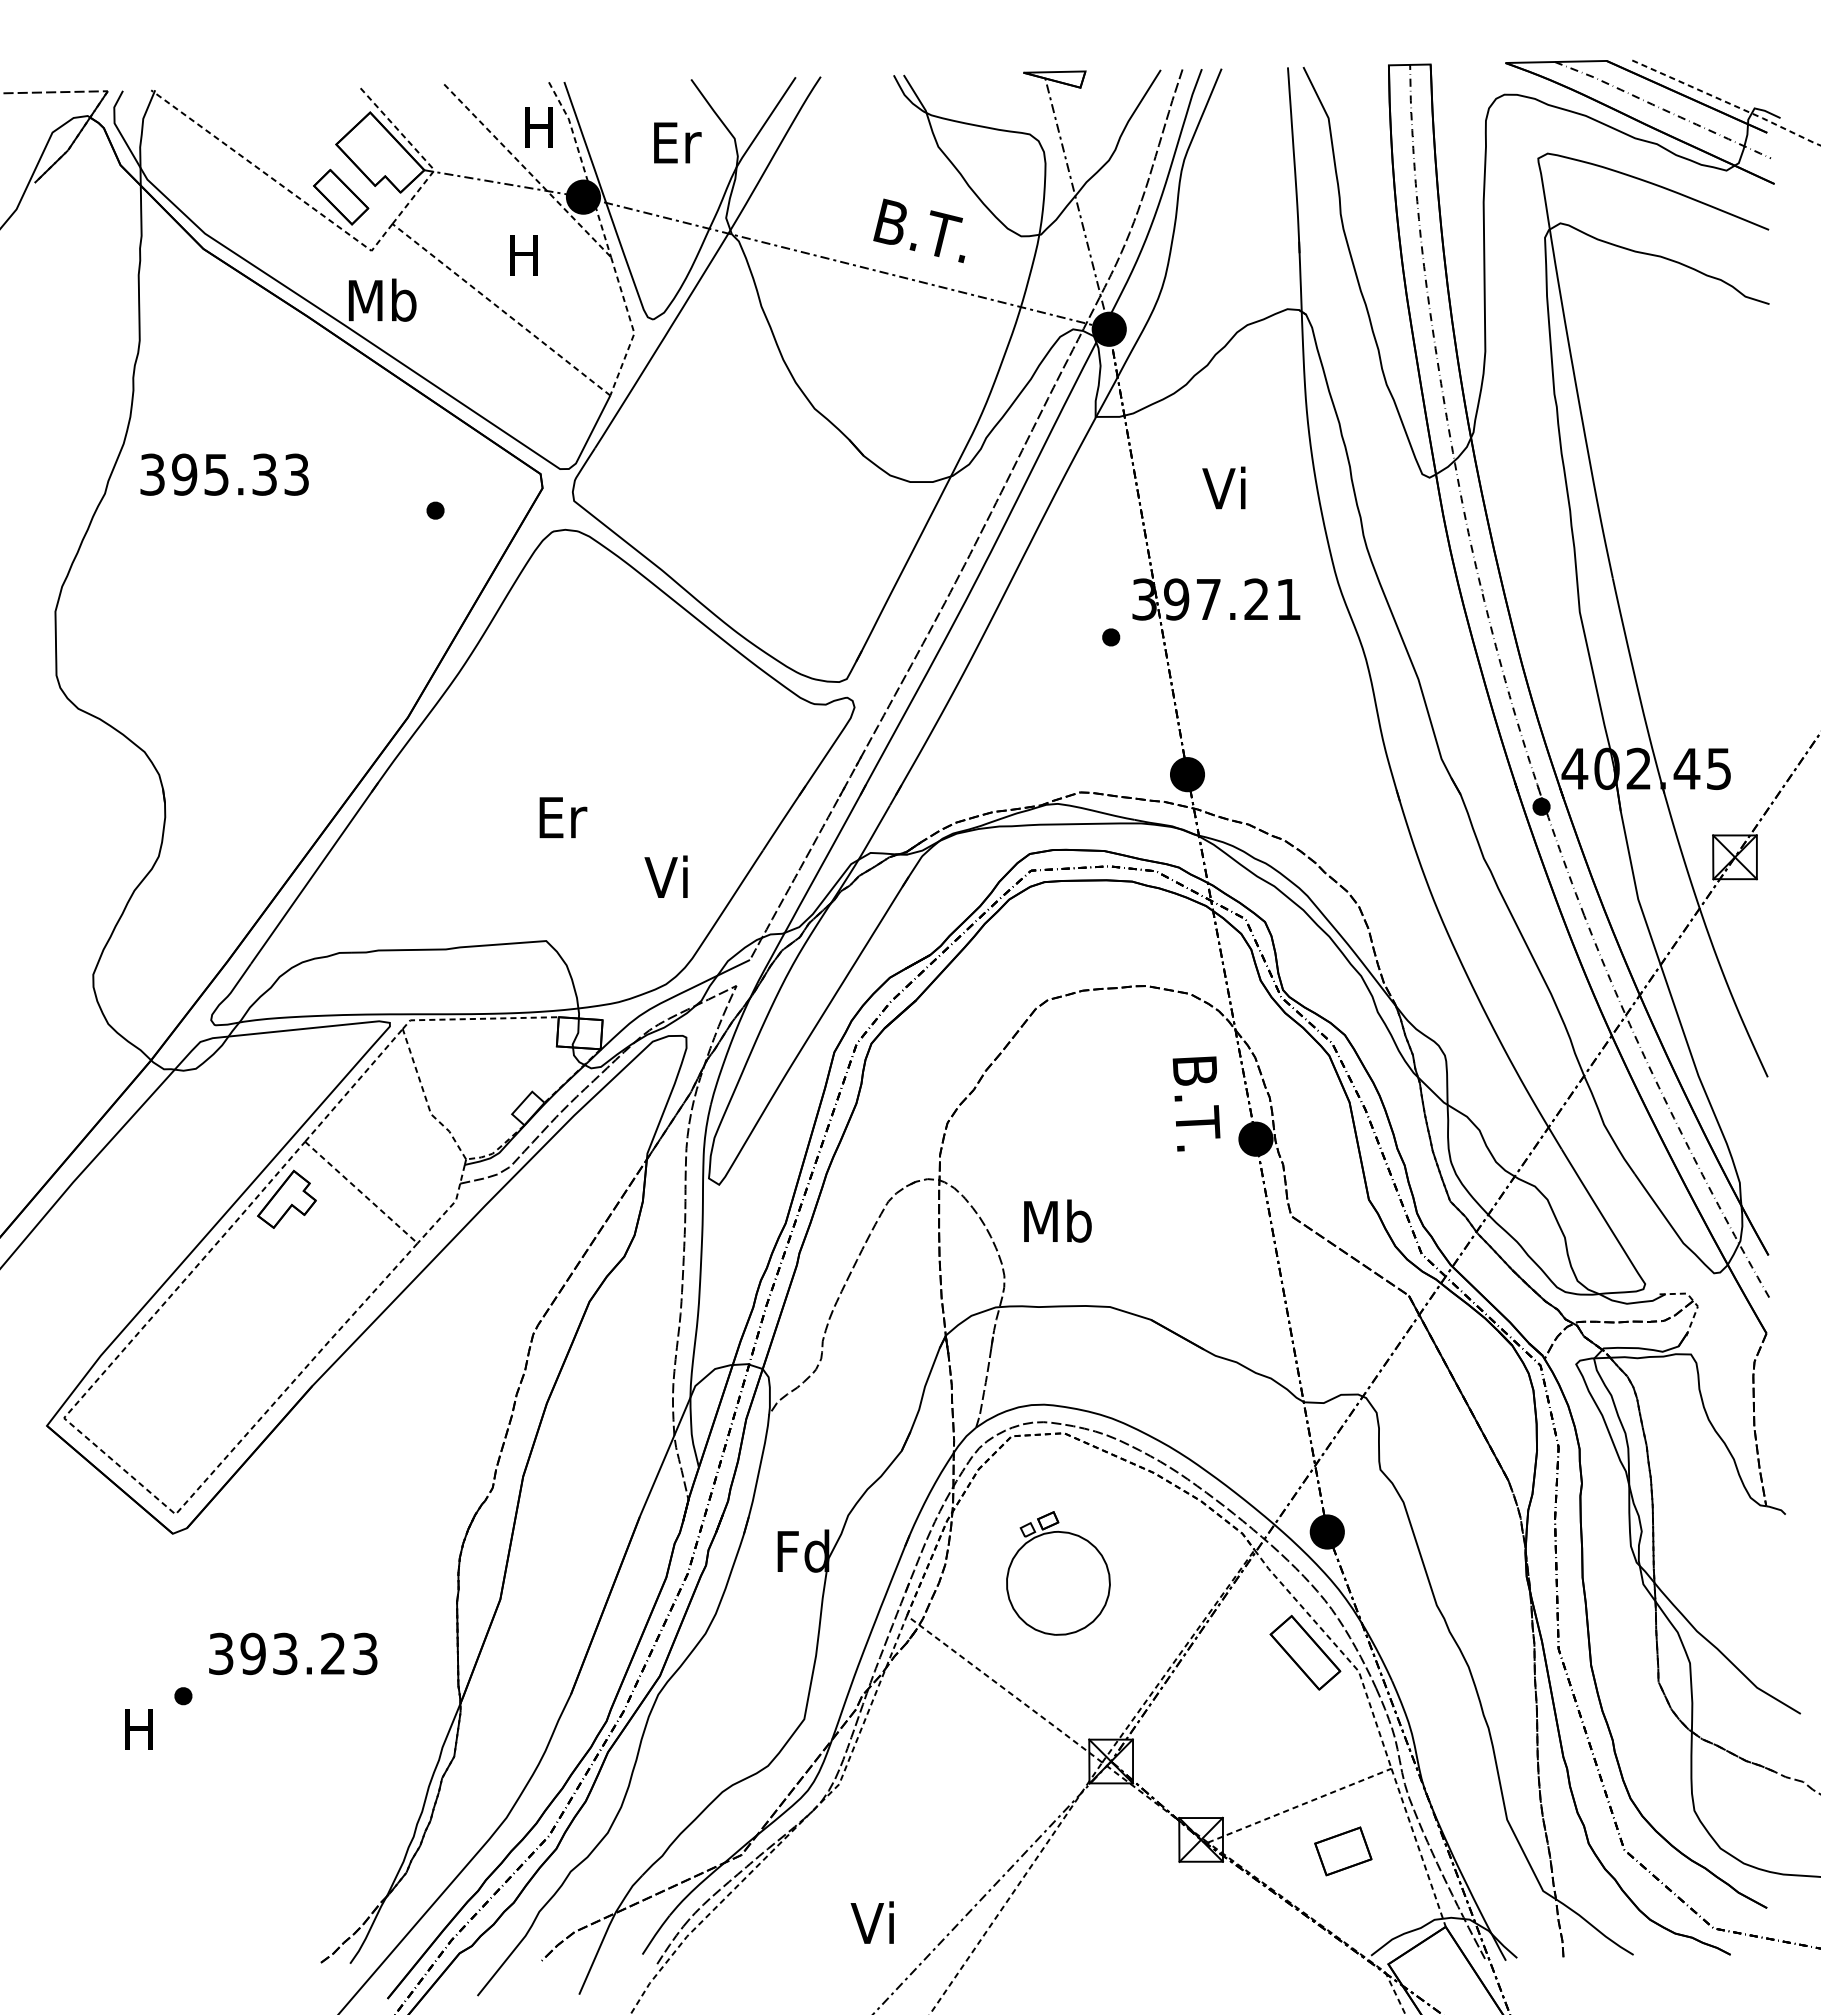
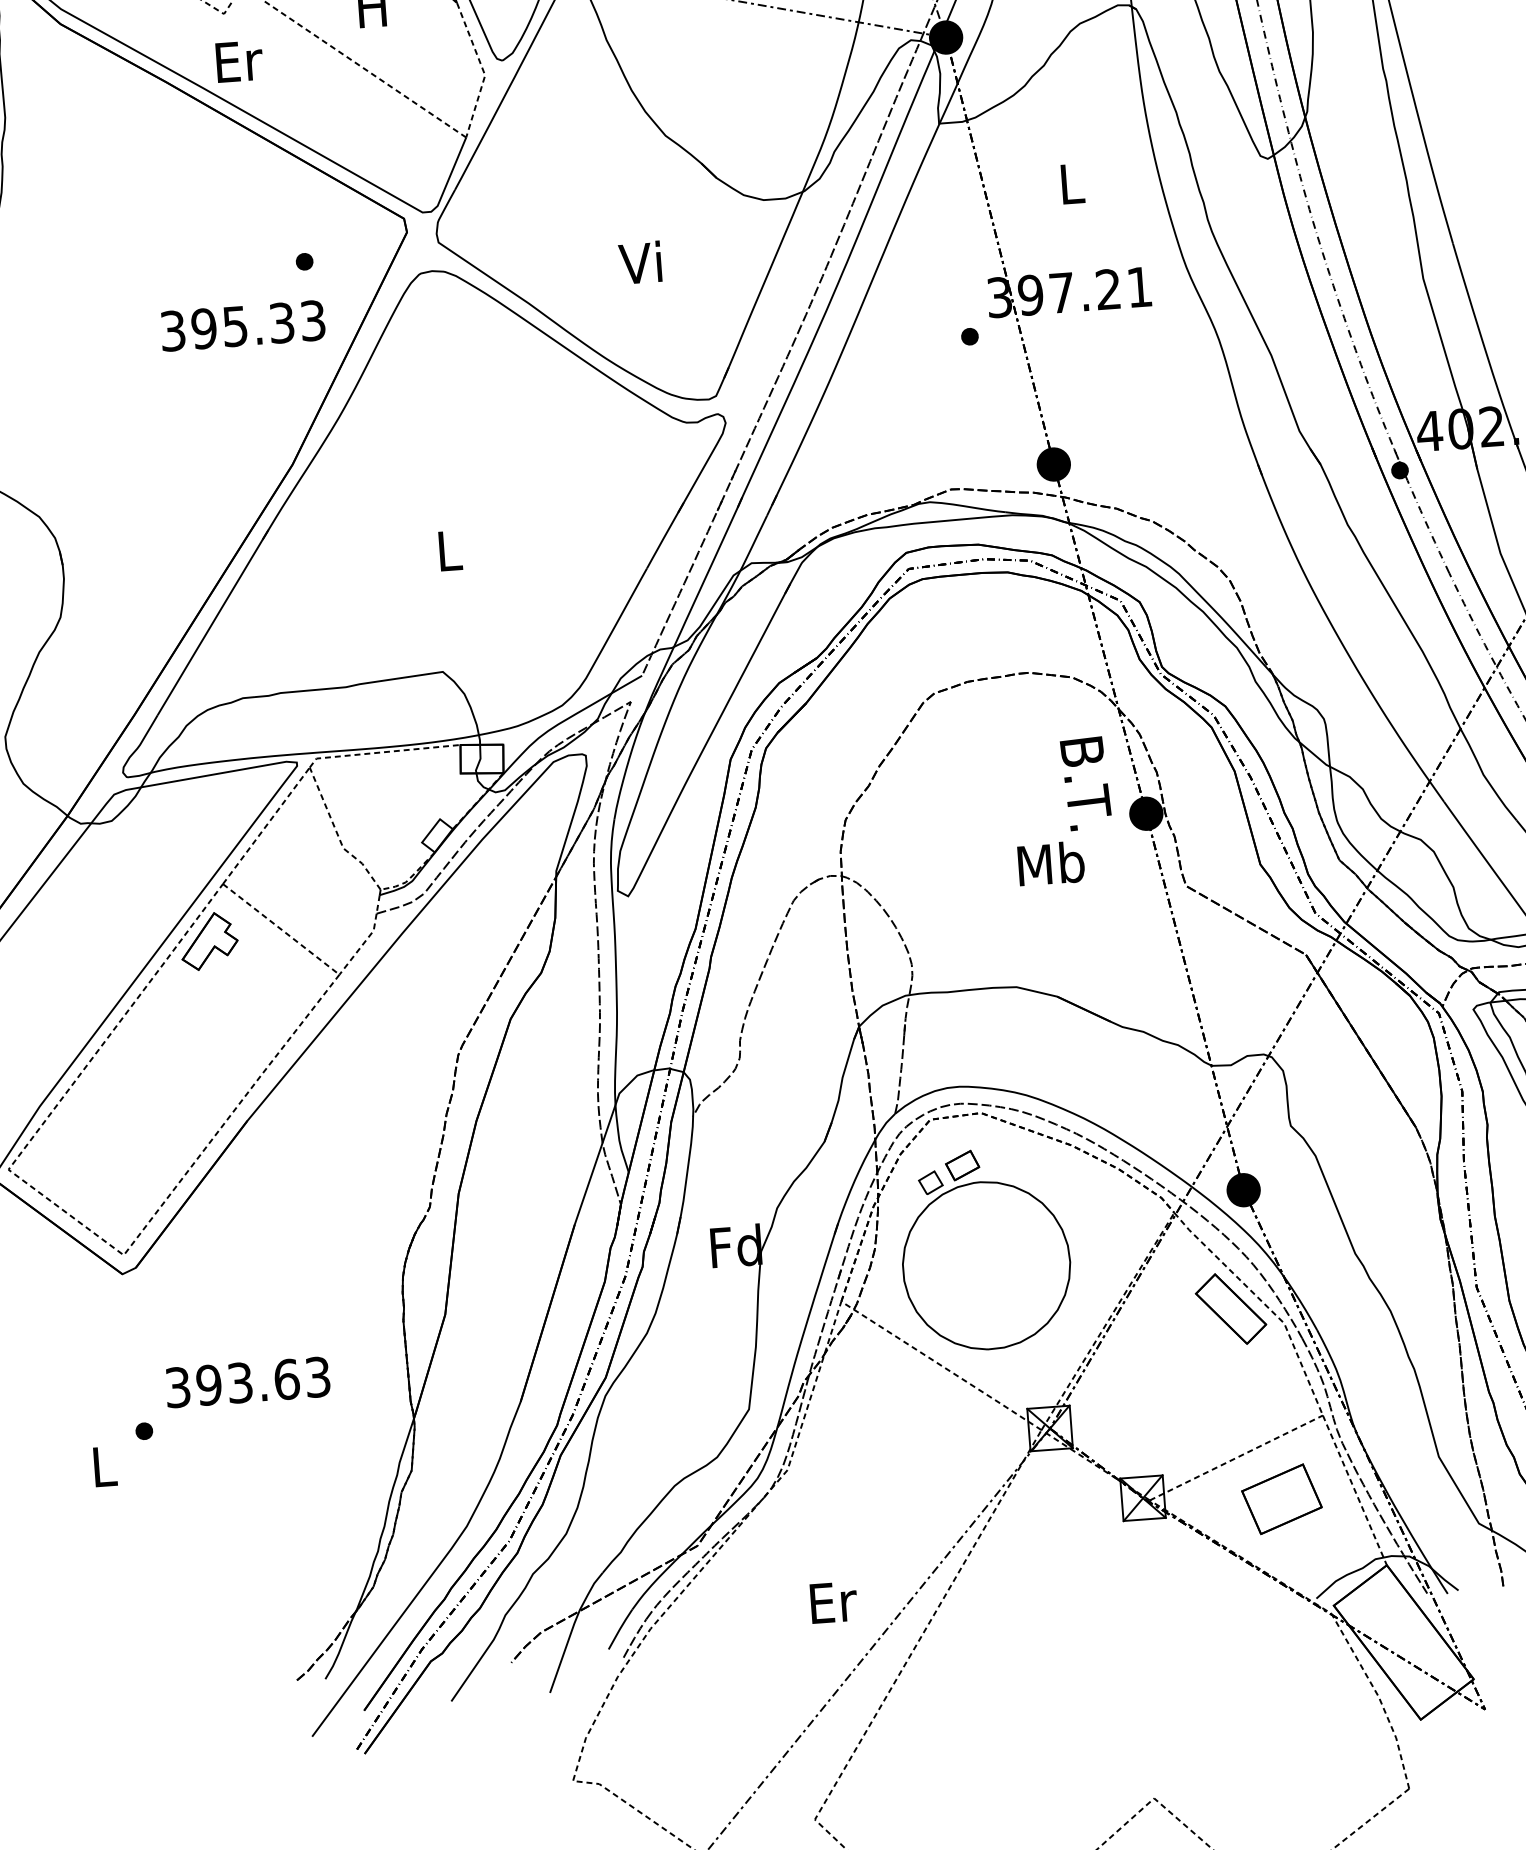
text: (382, 299) -> (238, 60), Mb -> Er
text: (224, 474) -> (242, 325), moved
text: (1223, 487) -> (1068, 183), Vi -> L
text: (563, 817) -> (450, 550), Er -> L
text: (665, 876) -> (639, 262), moved
text: (1057, 1220) -> (1050, 863), moved
part: (1058, 1573) -> (985, 1249), size x1.67
text: (333, 1653) -> (287, 1379), 393.23 -> 393.63
text: (138, 1729) -> (103, 1466), H -> L
part: (1343, 1851) -> (1282, 1499), size x1.43
text: (875, 1922) -> (832, 1601), Vi -> Er

